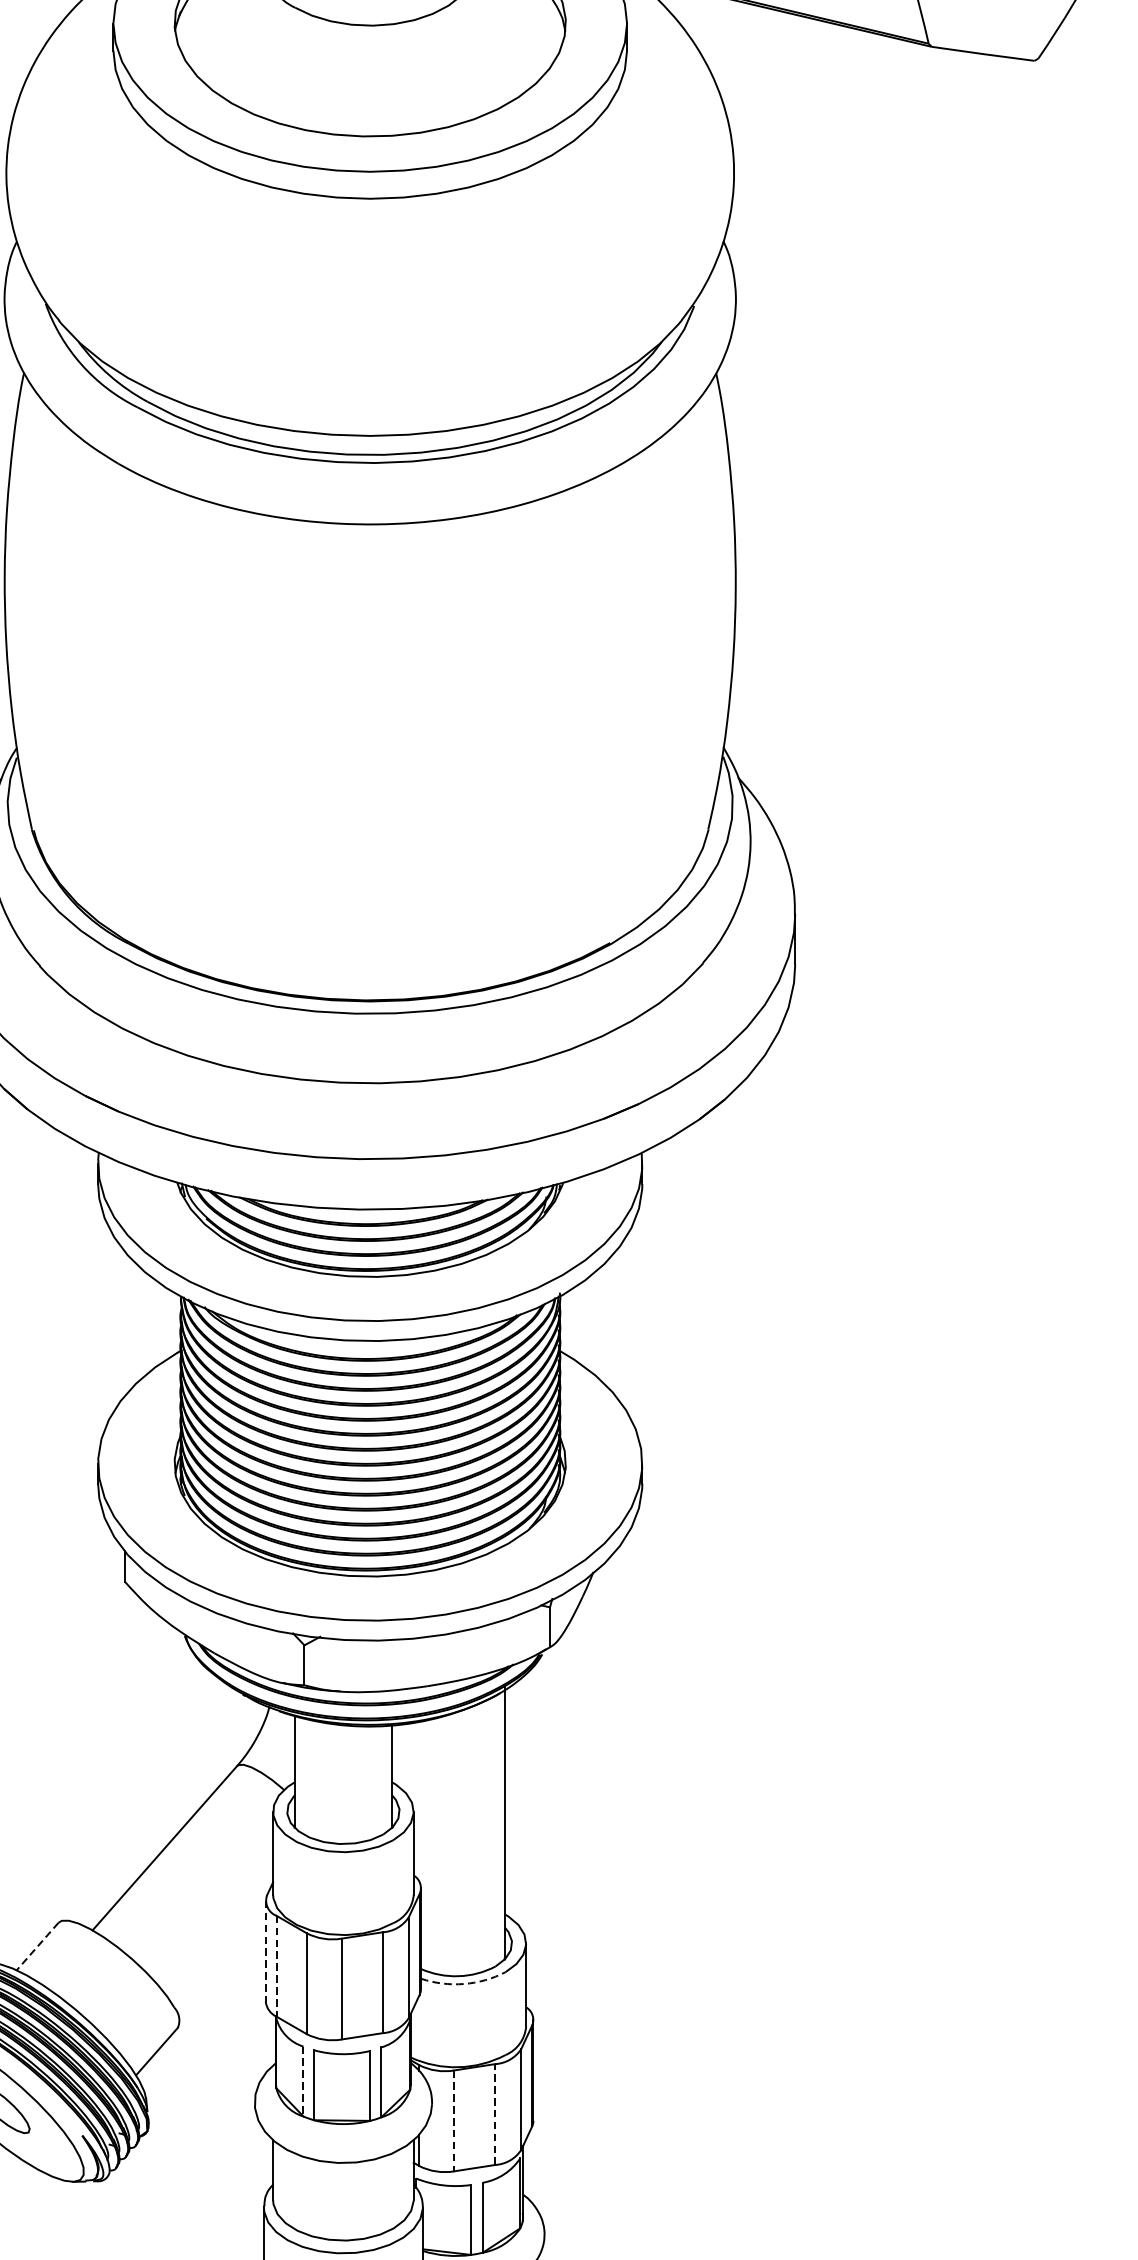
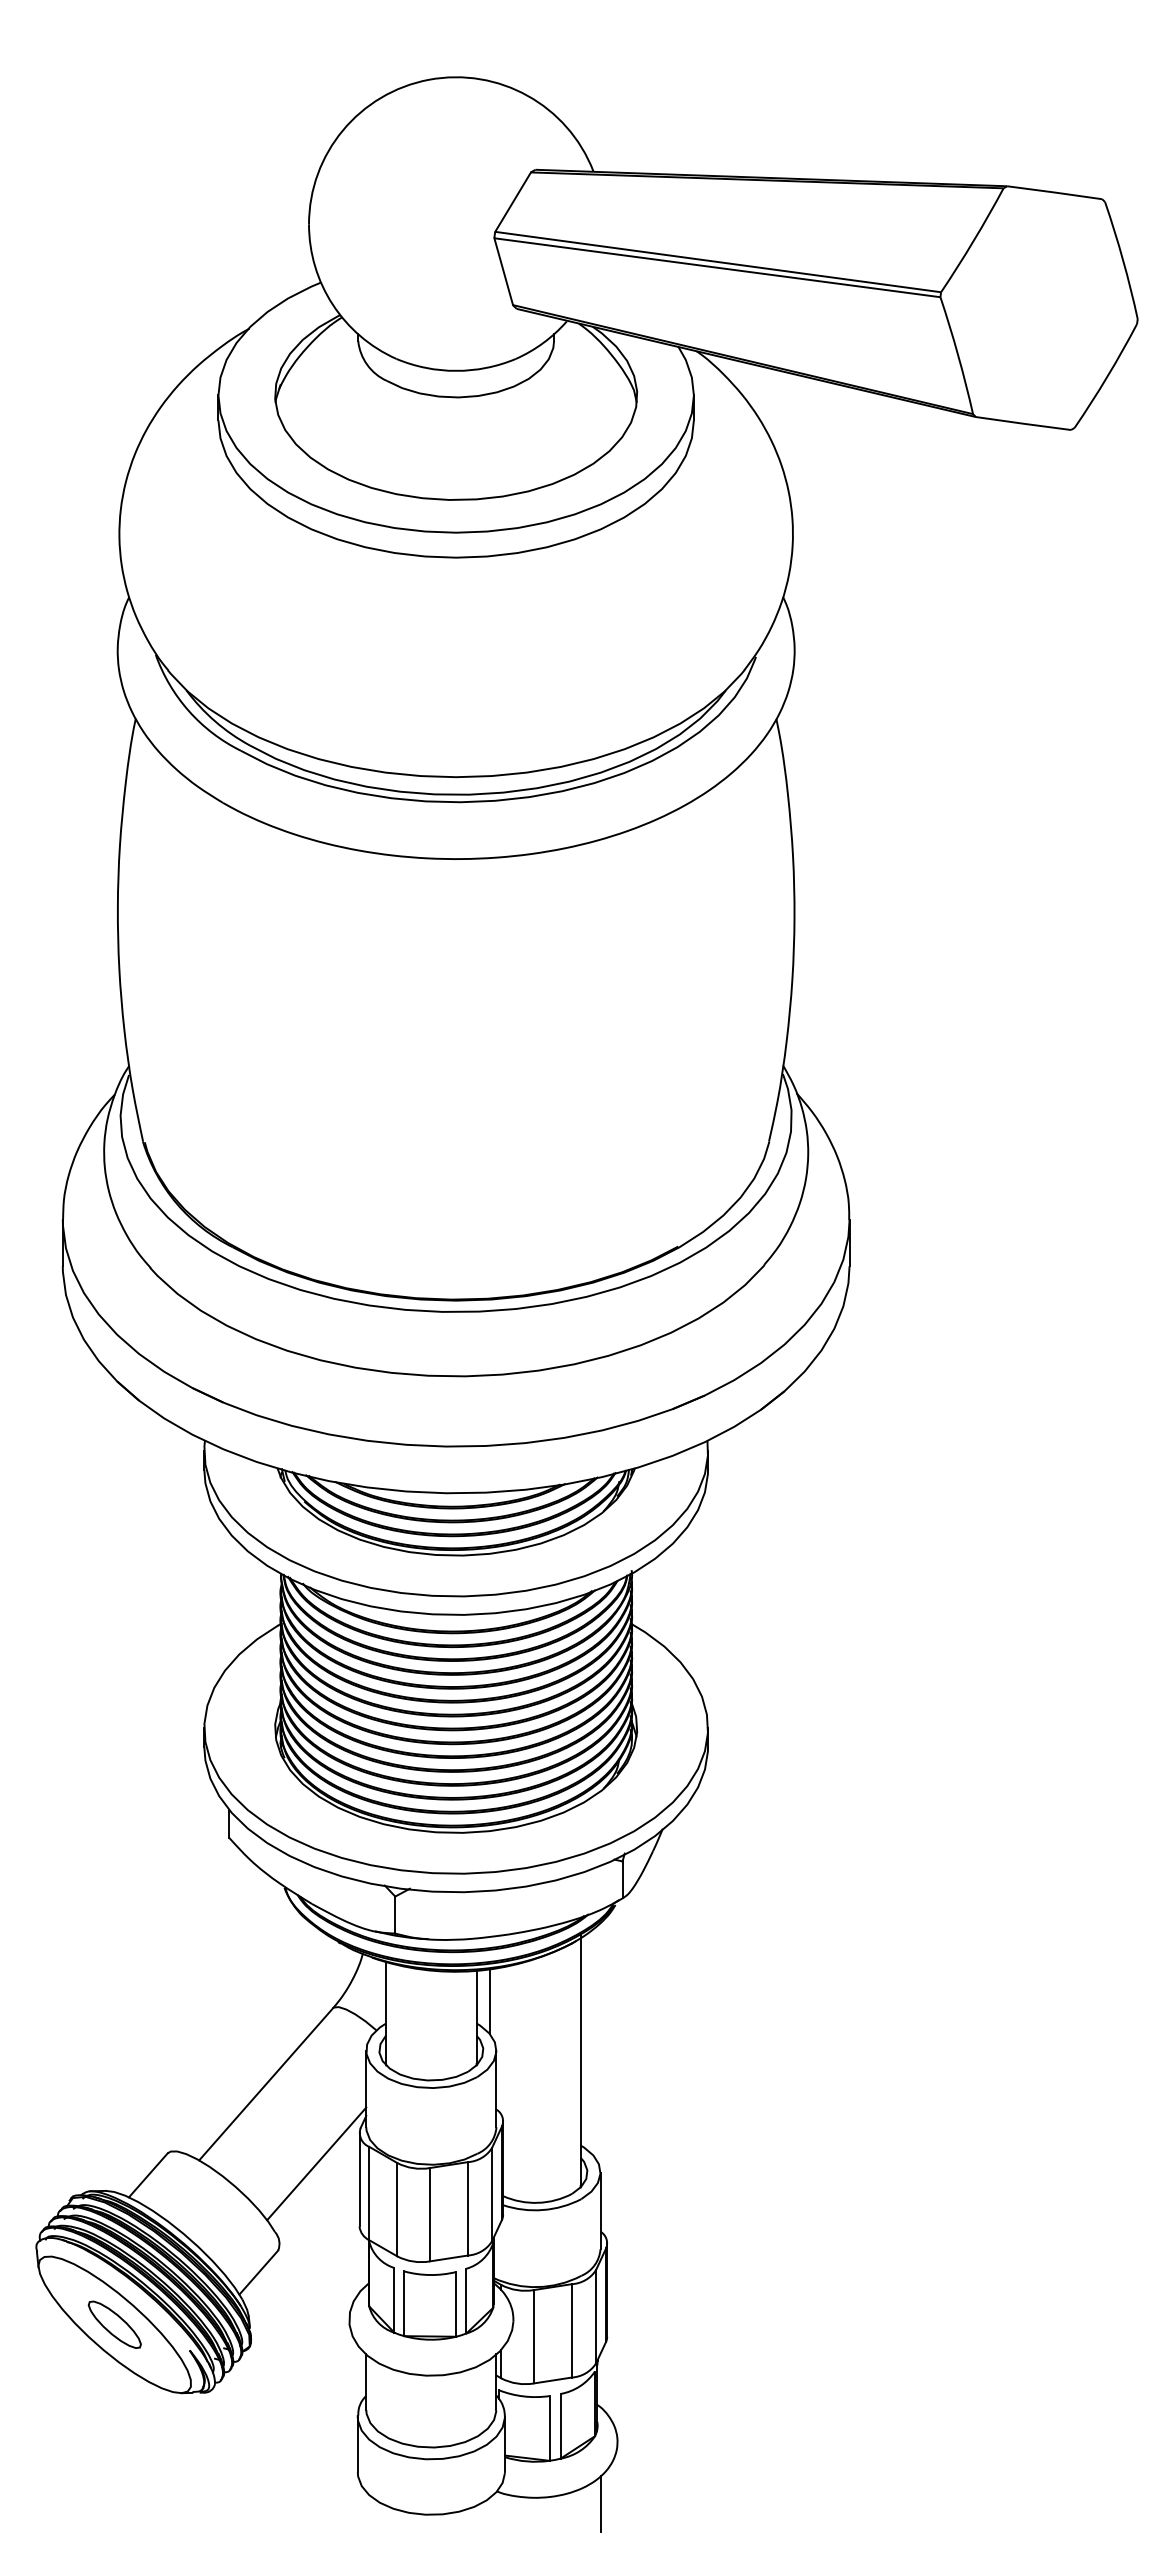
line: (407, 1758) -> (490, 2001), added
line: (219, 1933) -> (316, 2163), added
line: (37, 1946) -> (148, 2175), dashed -> solid
line: (265, 1951) -> (359, 2179), dashed -> solid
line: (276, 1966) -> (369, 2193), dashed -> solid
arc: (463, 1984) -> (542, 2210), dashed -> solid
line: (303, 2081) -> (394, 2300), dashed -> solid
line: (494, 2114) -> (571, 2330), dashed -> solid
line: (454, 2120) -> (534, 2336), dashed -> solid

